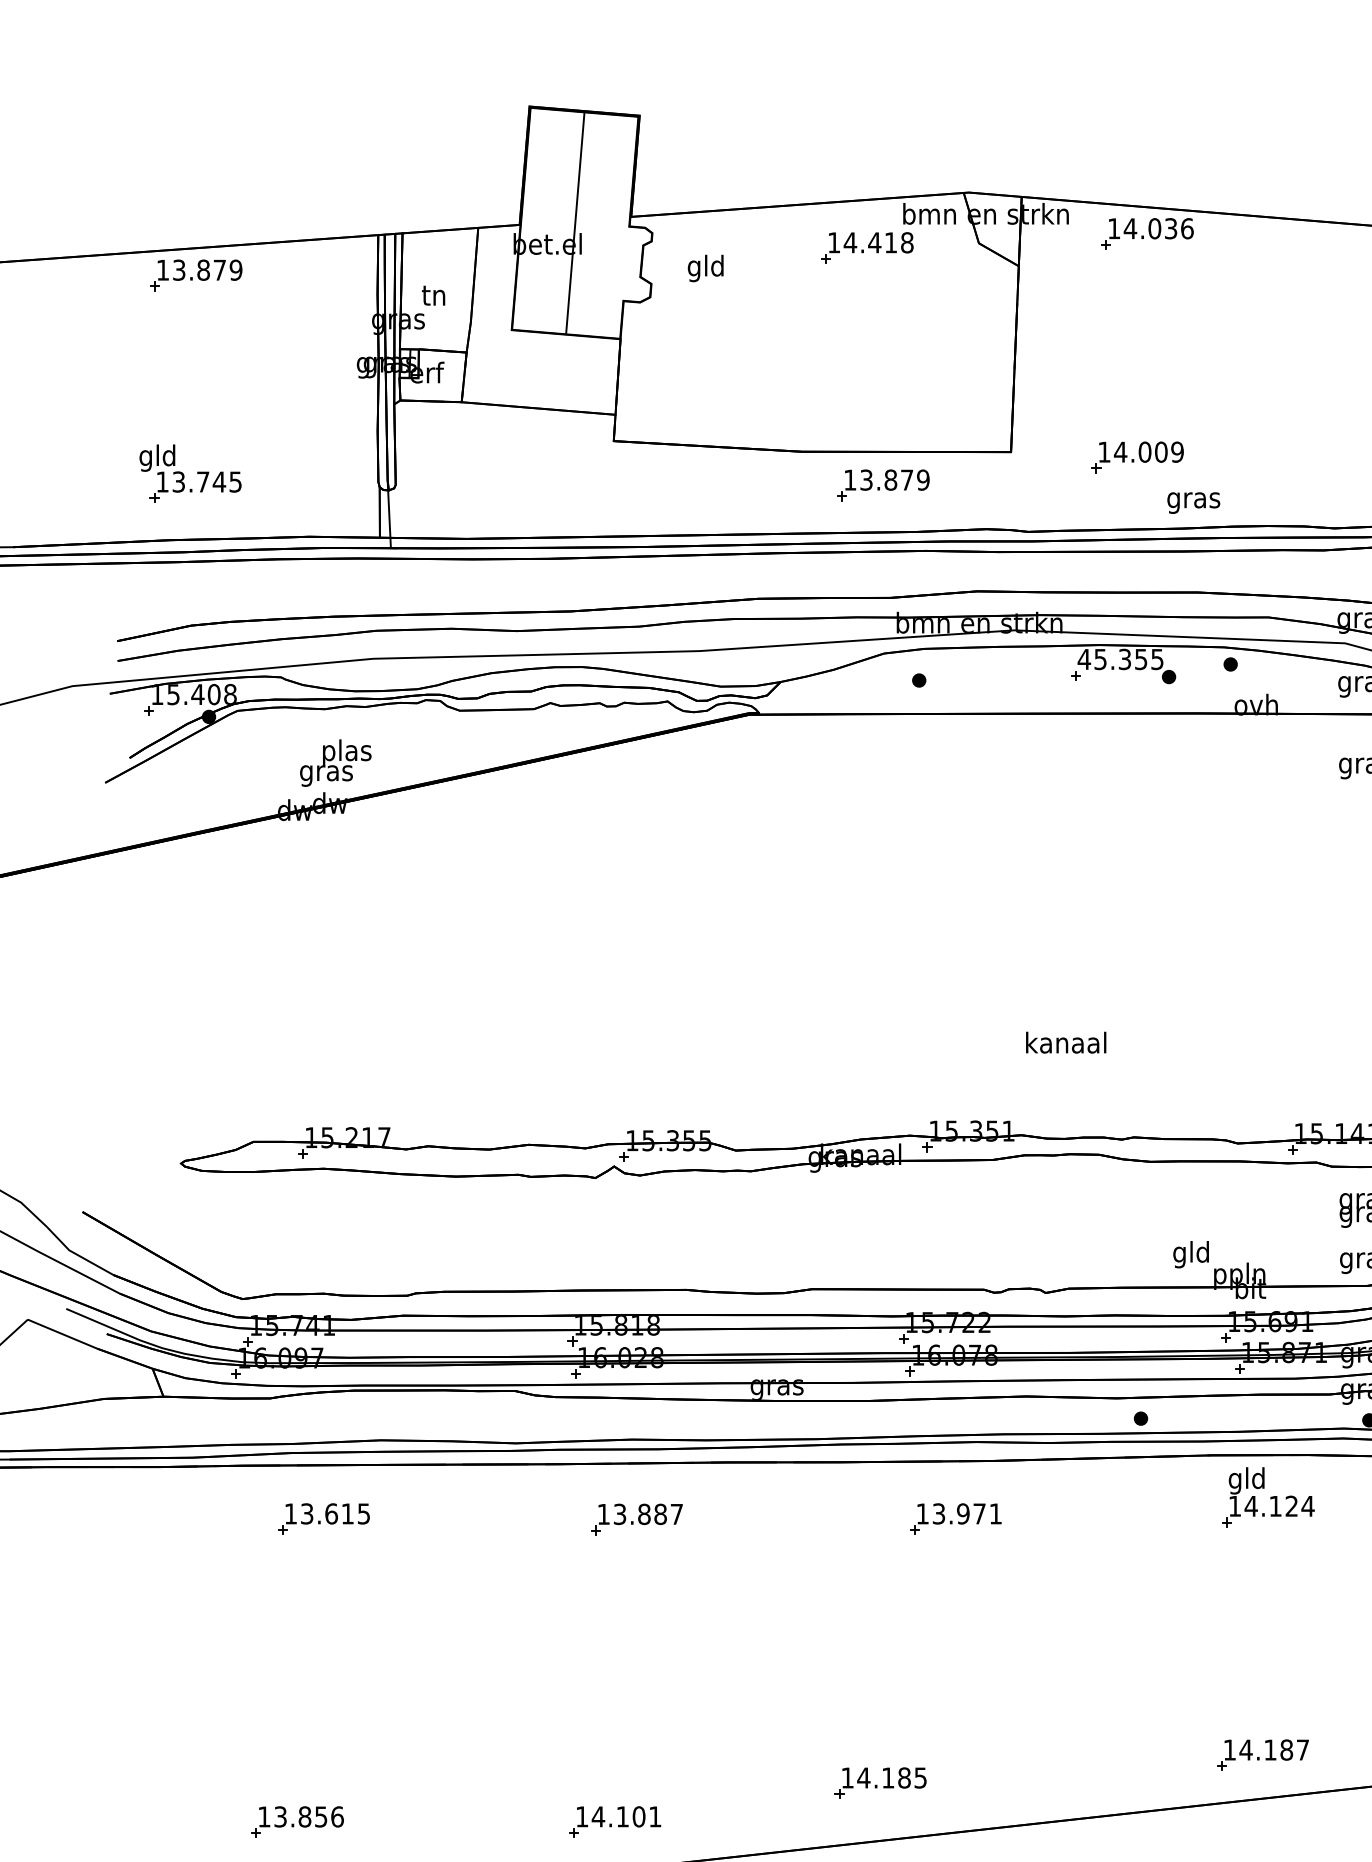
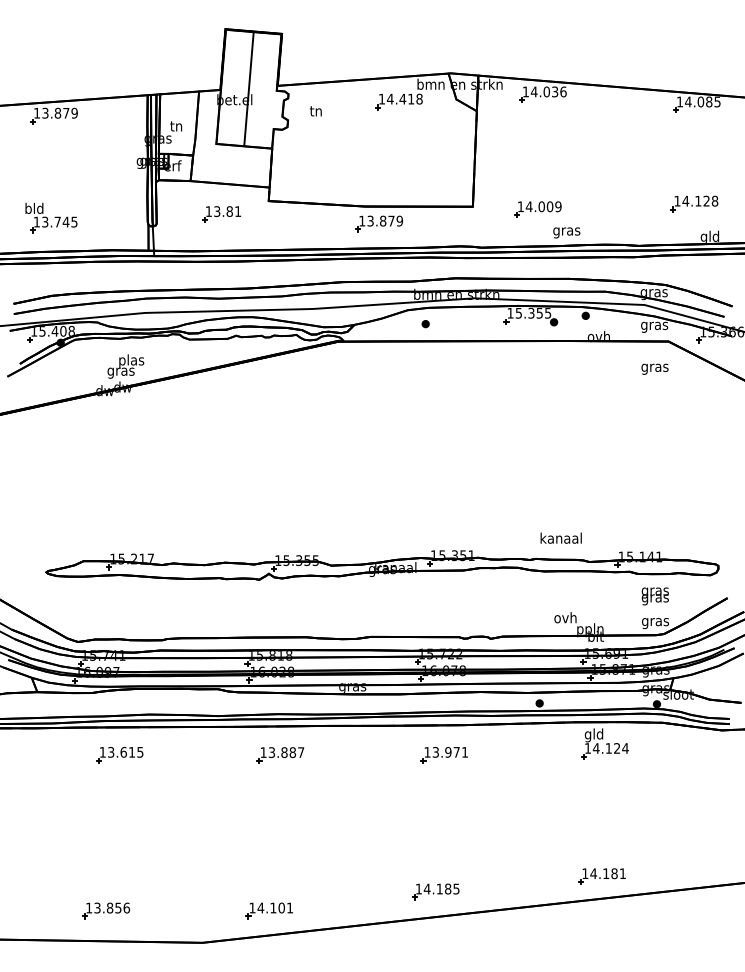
text: (704, 268) -> (315, 112), gld -> tn
text: (146, 457) -> (28, 209), gld -> bld
part: (521, 467) -> (221, 214), added
part: (881, 484) -> (378, 223), moved
text: (1084, 659) -> (510, 313), 45.355 -> 15.355
text: (1064, 1041) -> (560, 537), moved
text: (1191, 1255) -> (565, 619), gld -> ovh
text: (1302, 1749) -> (622, 873), 14.187 -> 14.181
part: (879, 1782) -> (435, 891), moved

